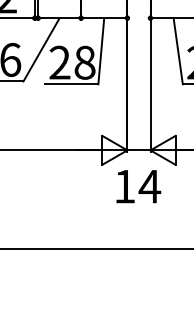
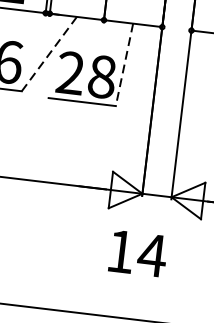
line: (41, 50) -> (49, 54), solid -> dashed
line: (101, 51) -> (124, 65), solid -> dashed
text: (138, 186) -> (138, 253), moved

